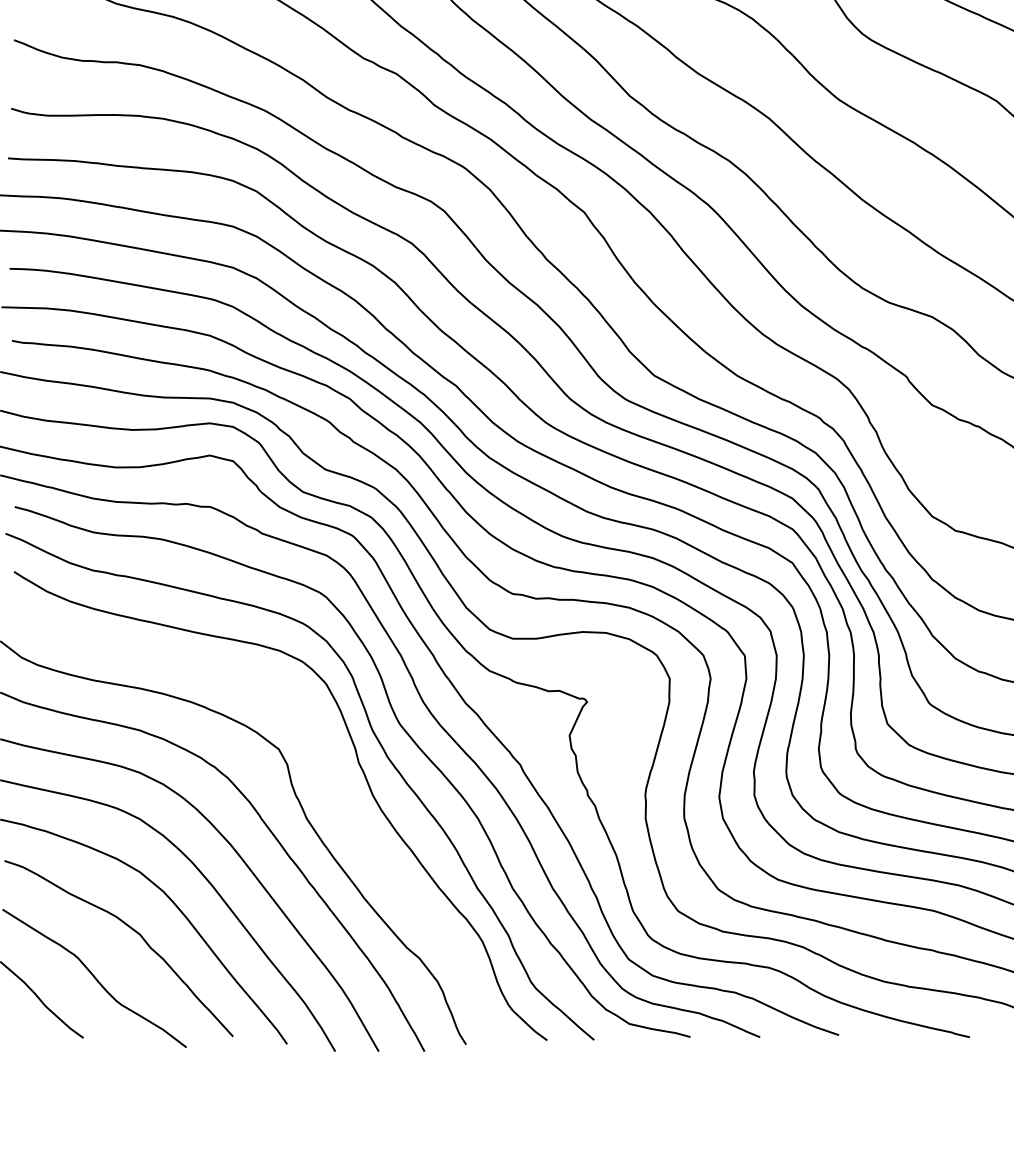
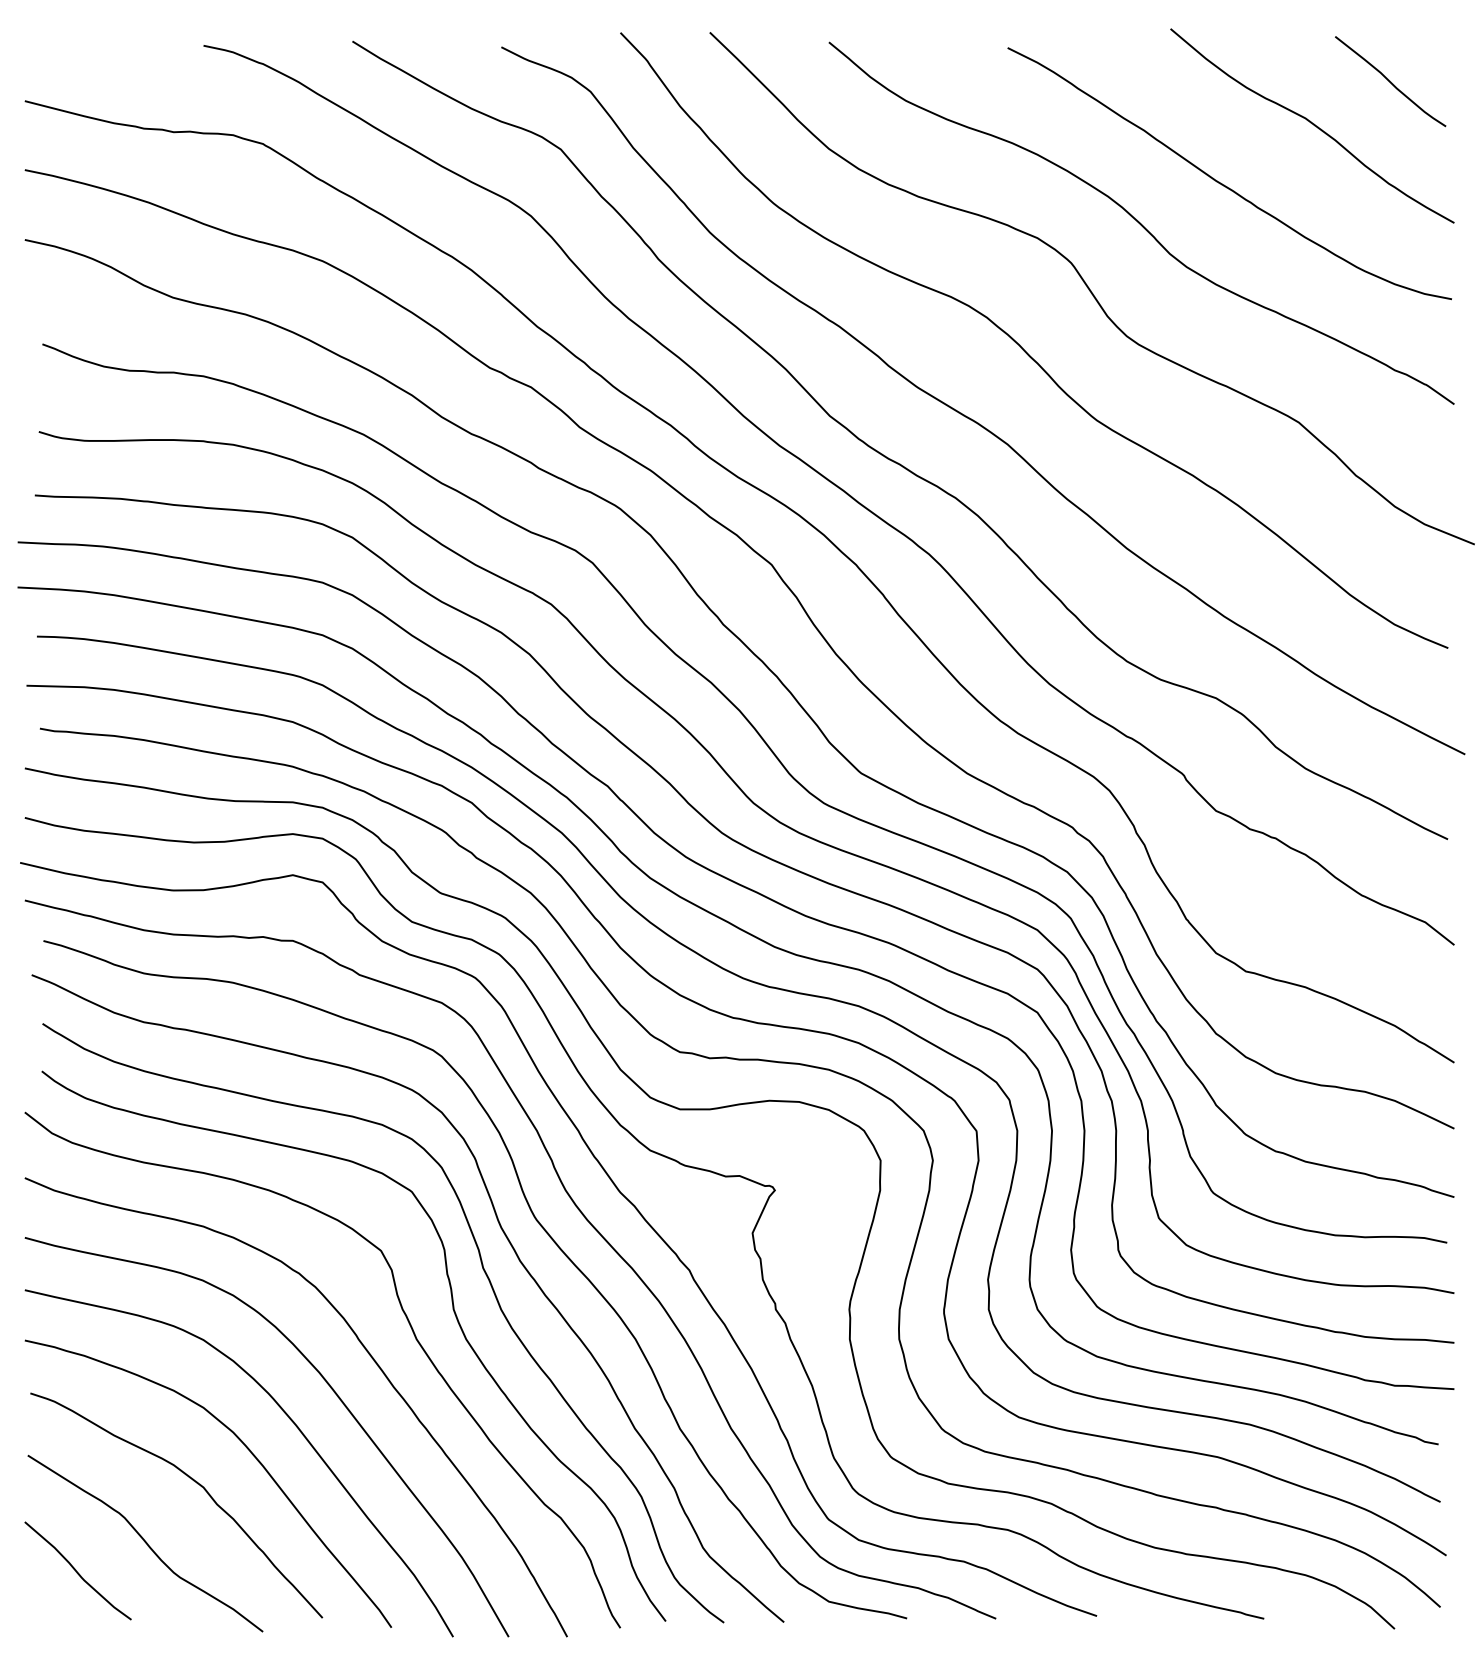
curve: (335, 797) -> (453, 1312), added

